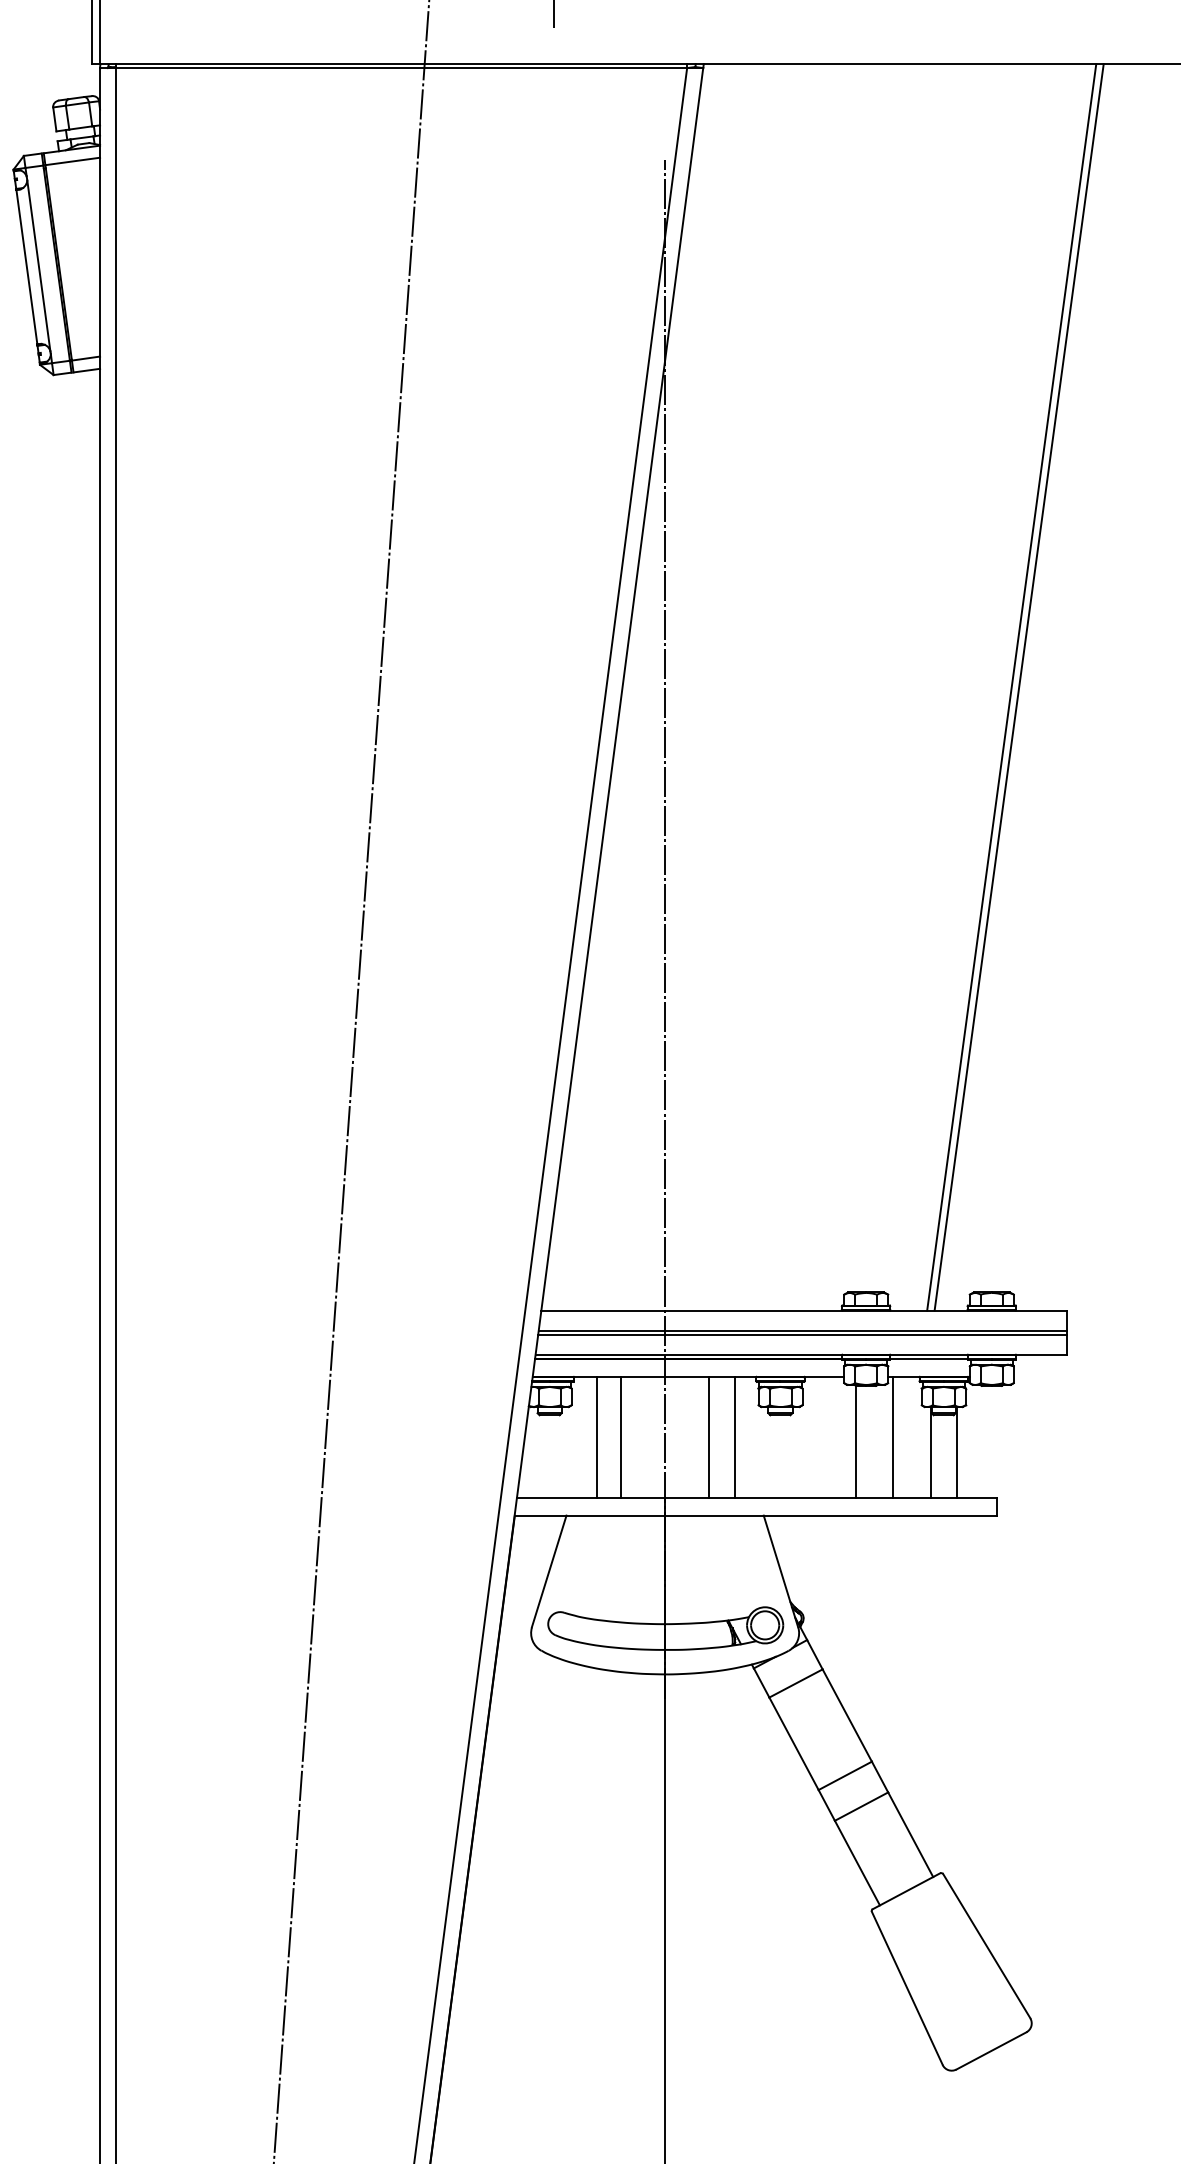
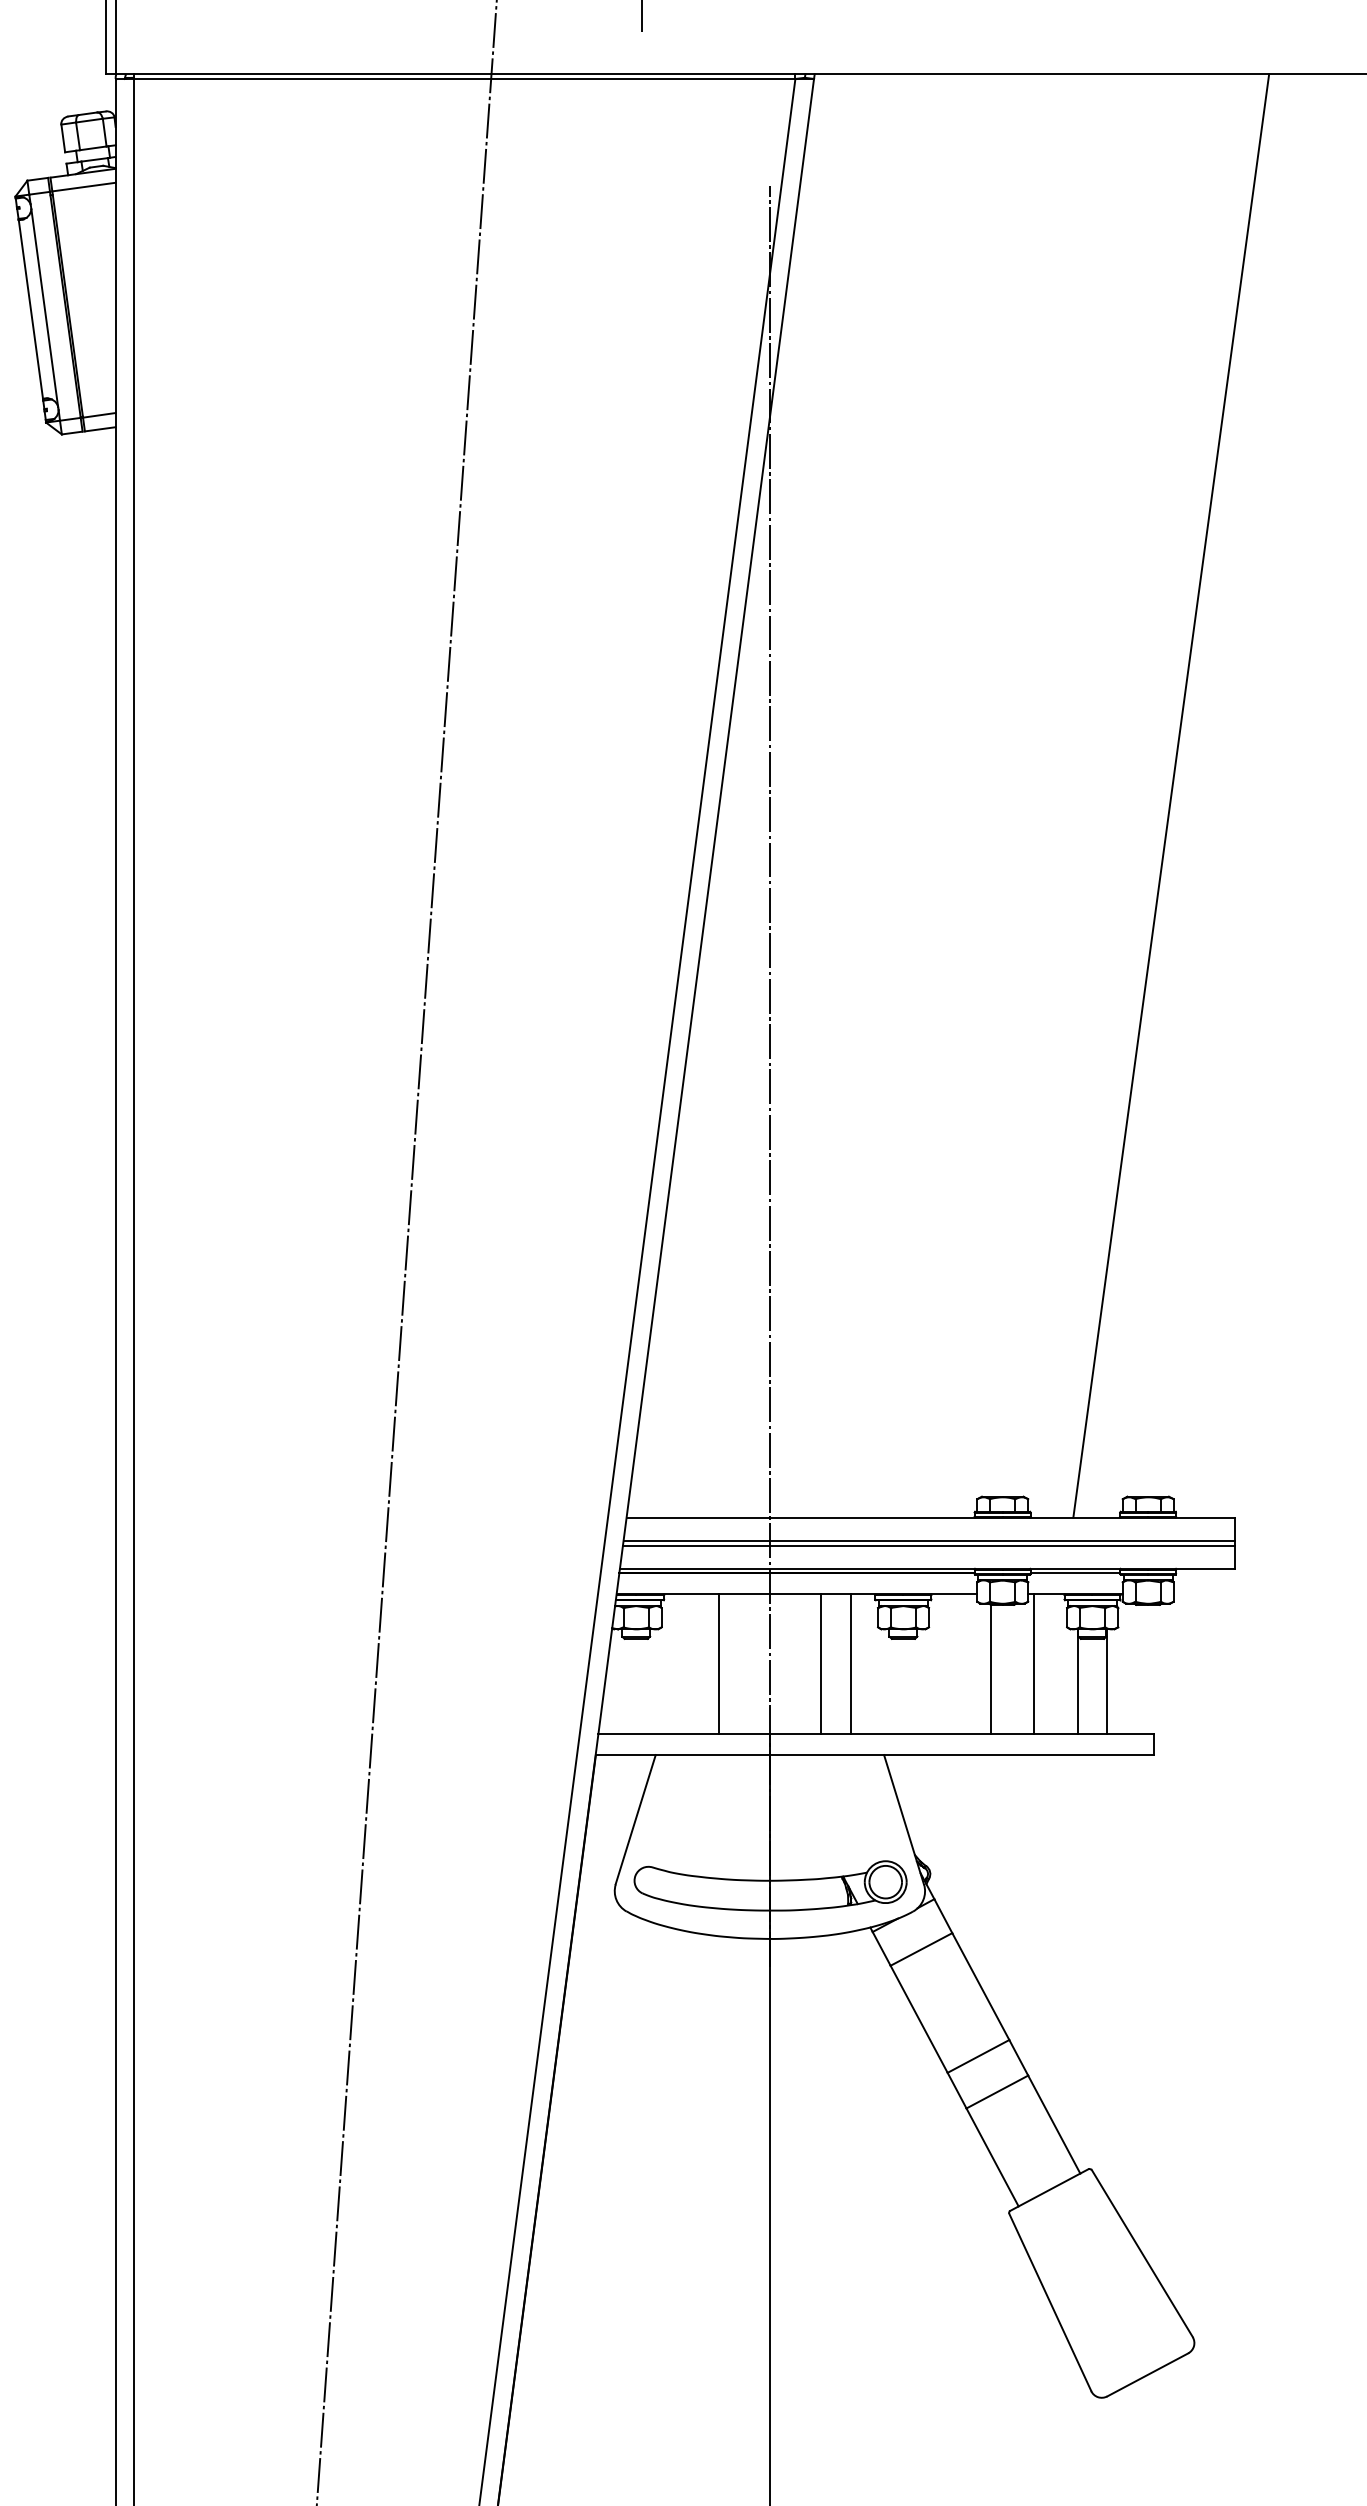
line: (1018, 687) -> (1179, 796), removed
line: (596, 1436) -> (690, 1663), removed

